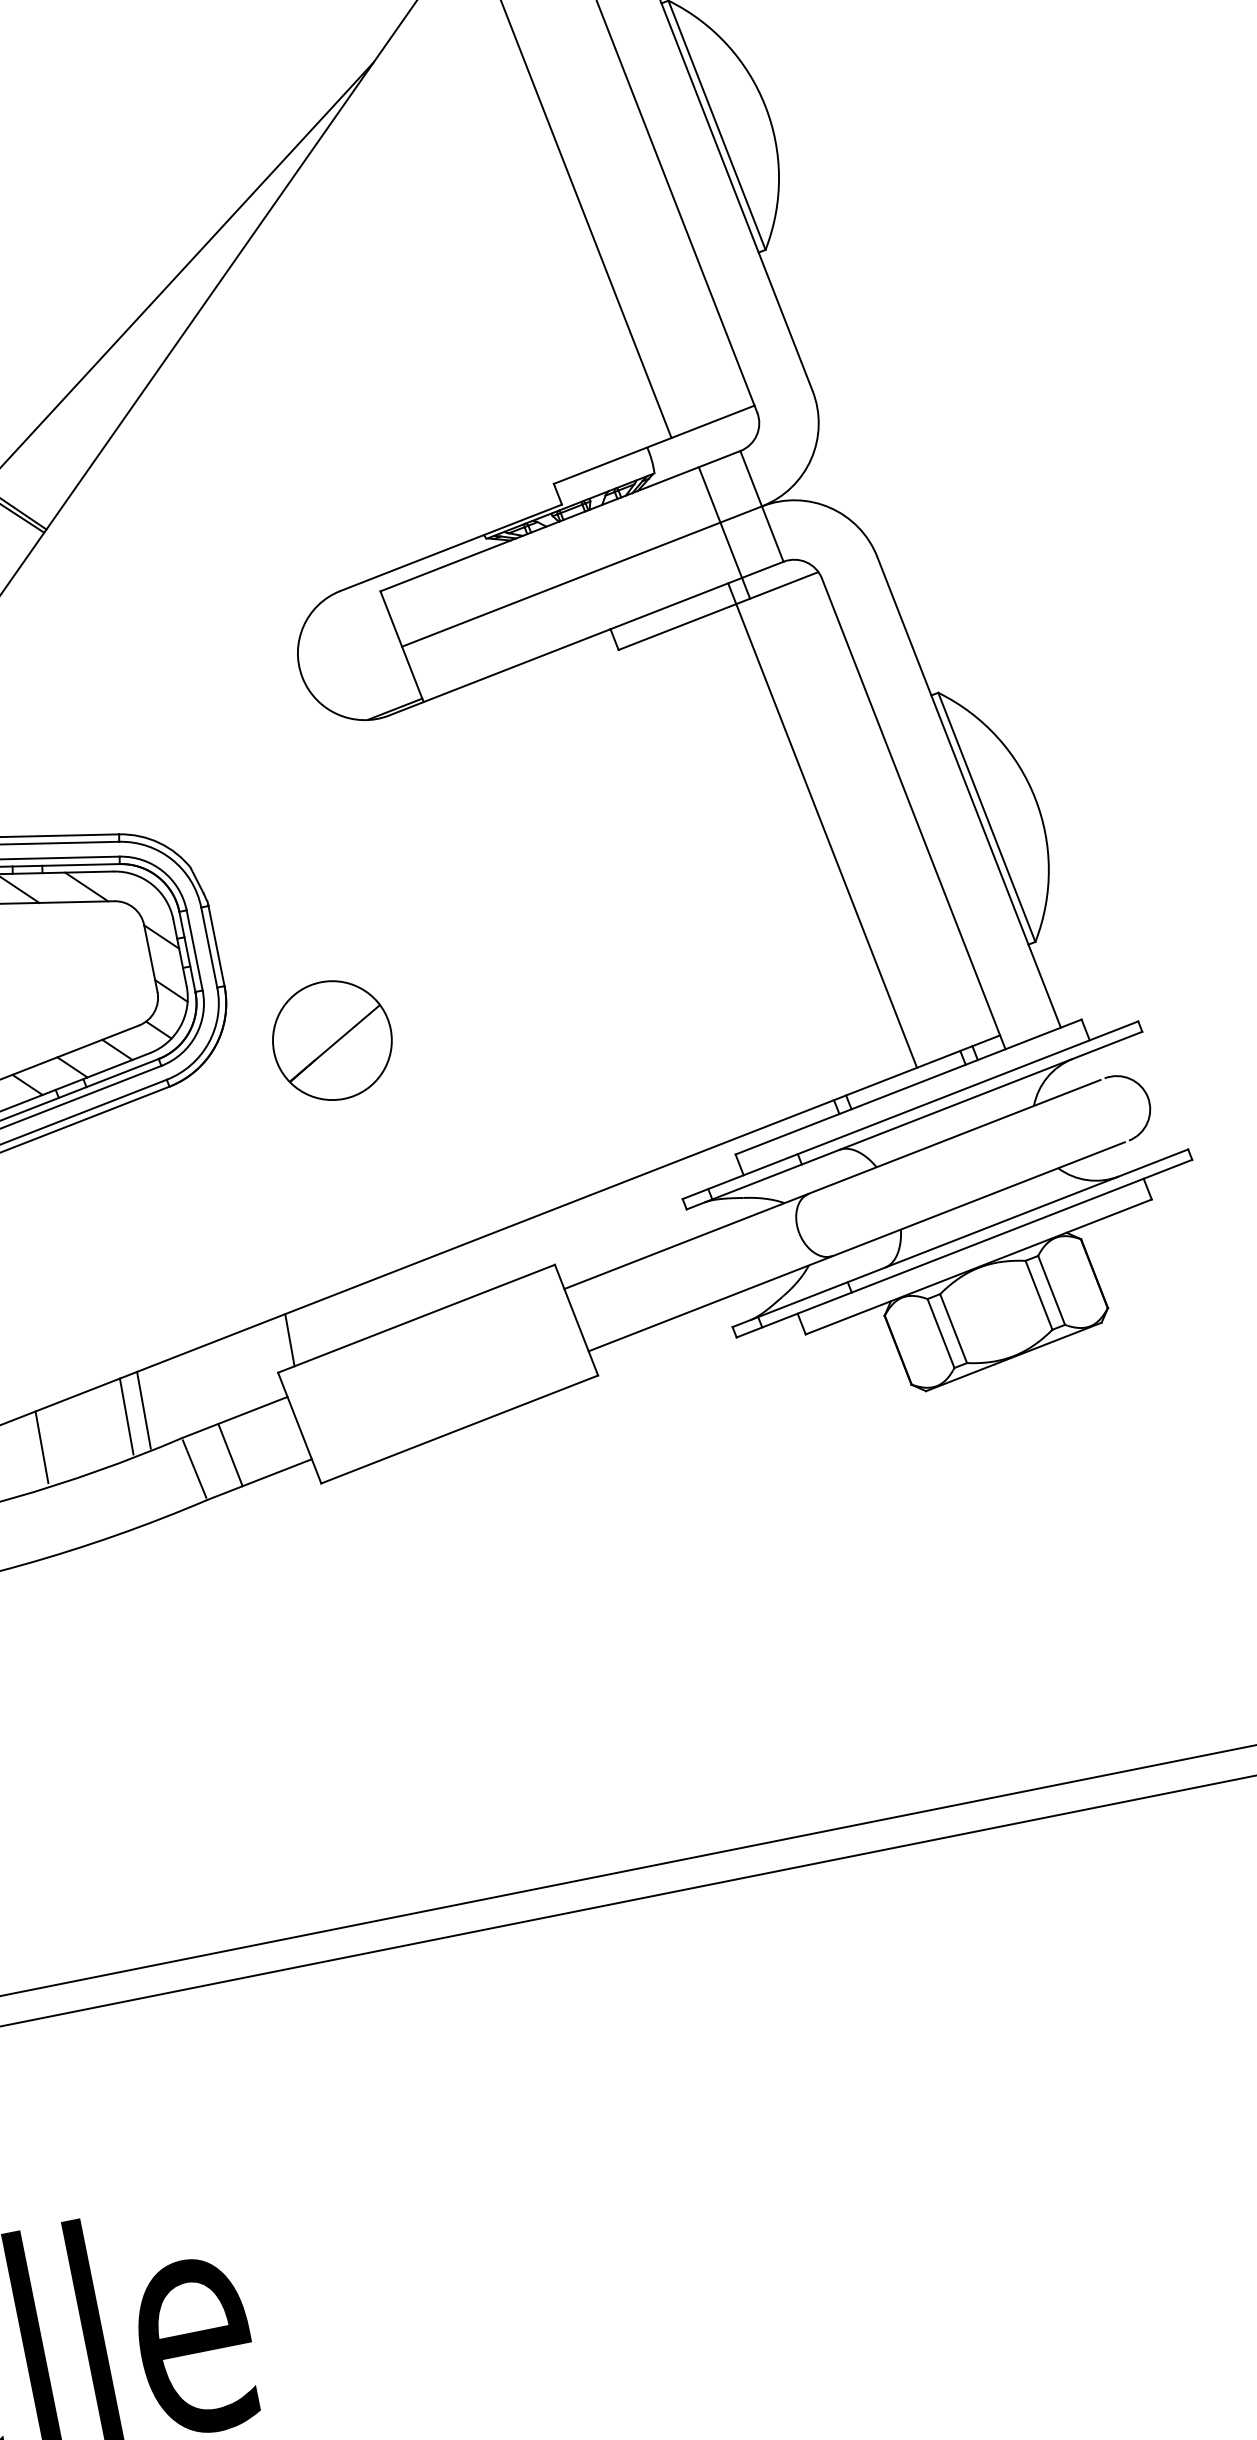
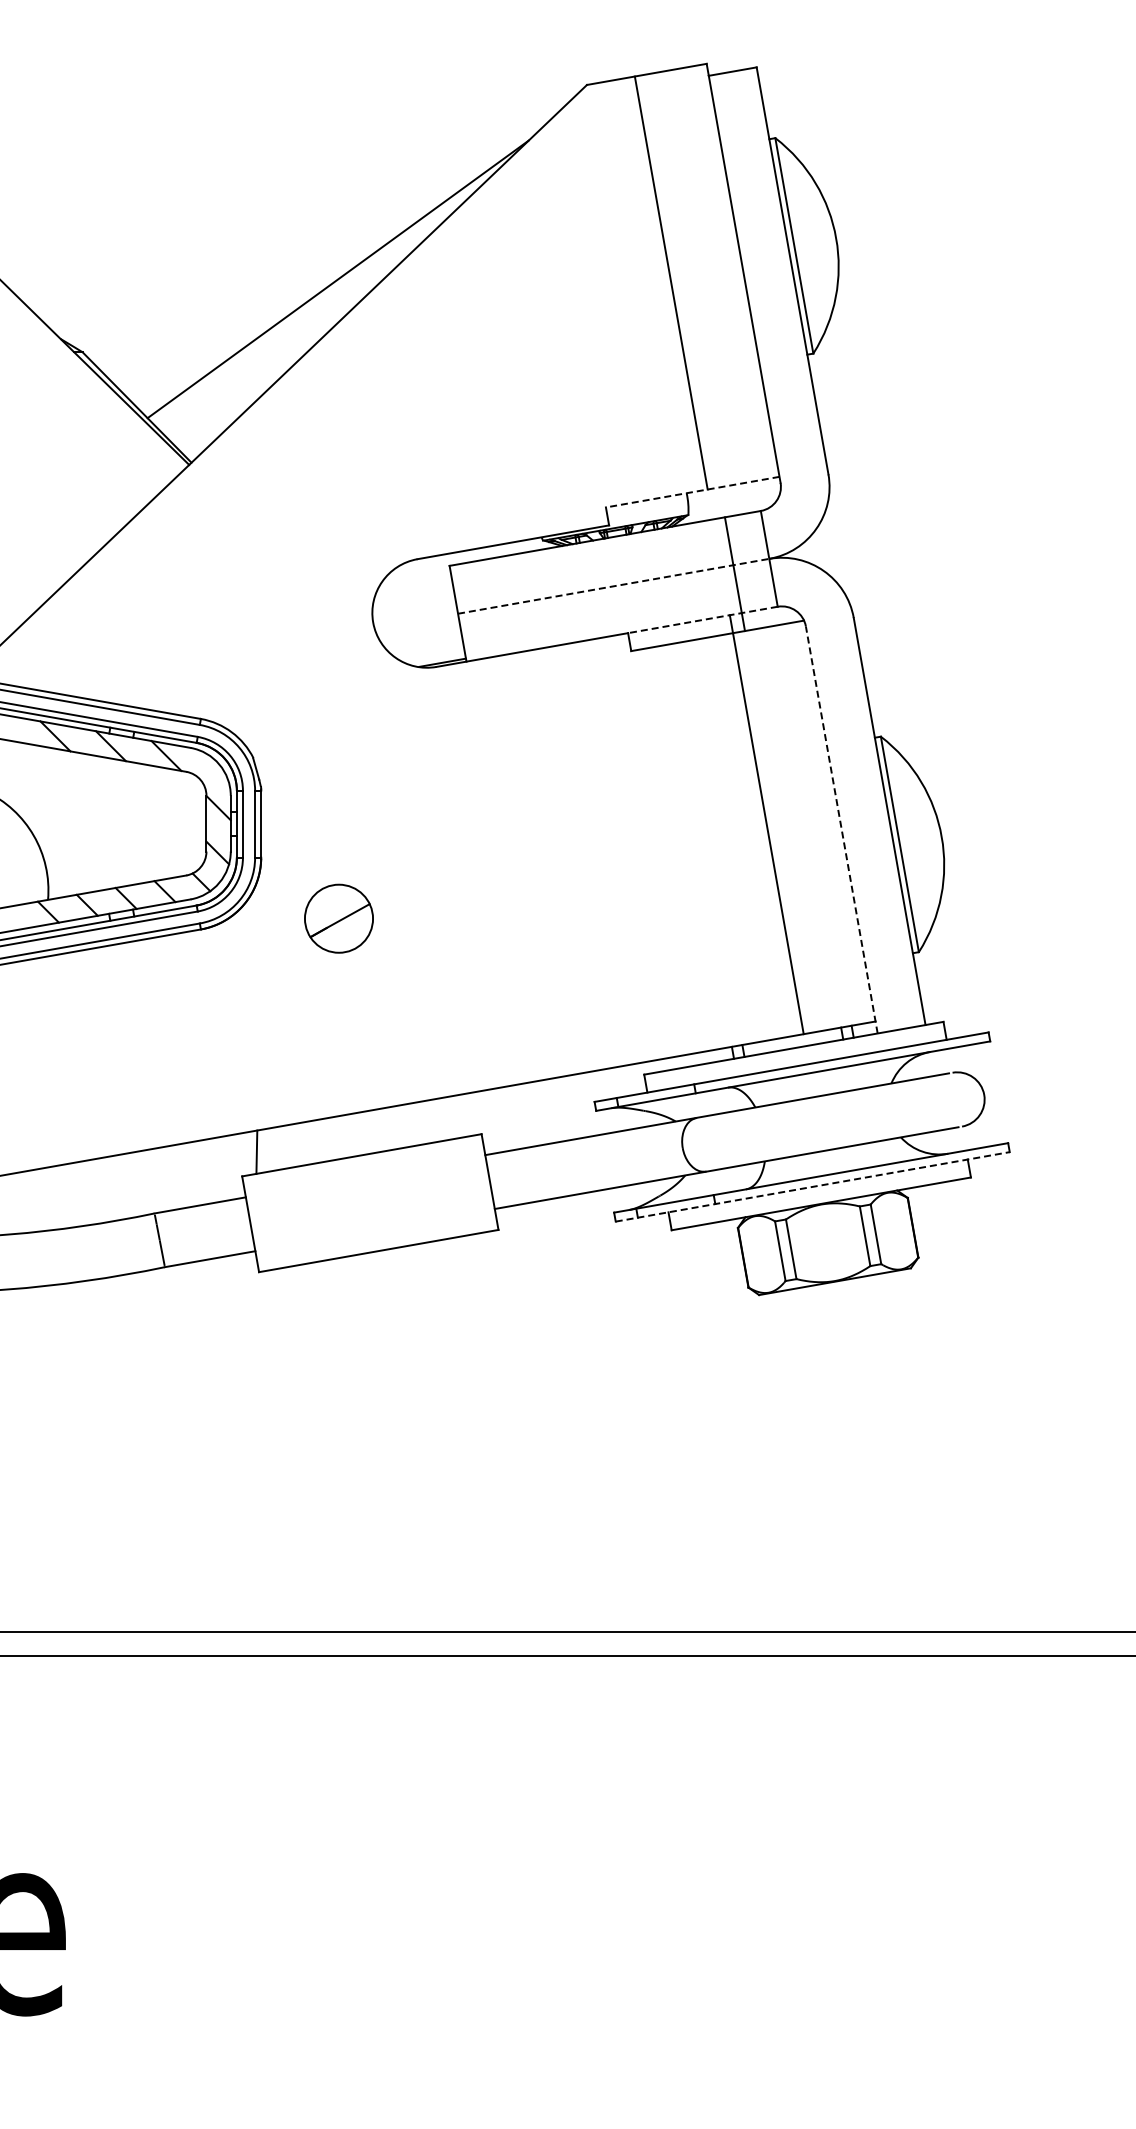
line: (654, 445) -> (692, 492), solid -> dashed
line: (583, 576) -> (614, 586), solid -> dashed
line: (696, 595) -> (702, 619), solid -> dashed
line: (913, 813) -> (841, 829), solid -> dashed
part: (331, 1040) -> (338, 918), size x0.7
line: (965, 1248) -> (813, 1186), solid -> dashed
line: (143, 1409) -> (128, 1184), removed
line: (126, 1415) -> (113, 1186), removed
line: (41, 1447) -> (40, 1198), removed
line: (230, 1454) -> (190, 1234), removed

